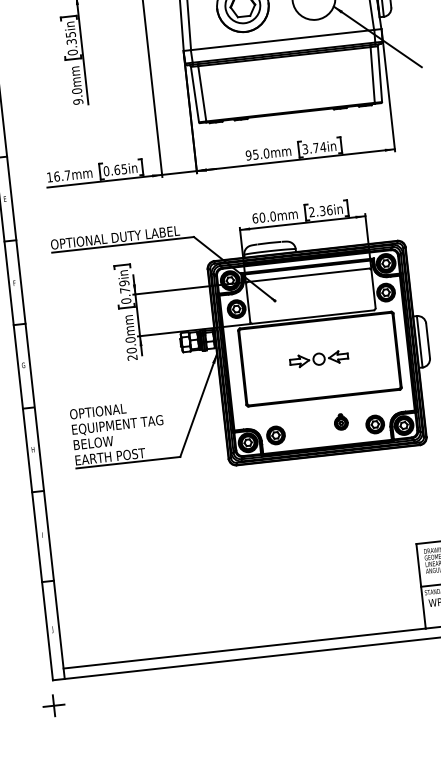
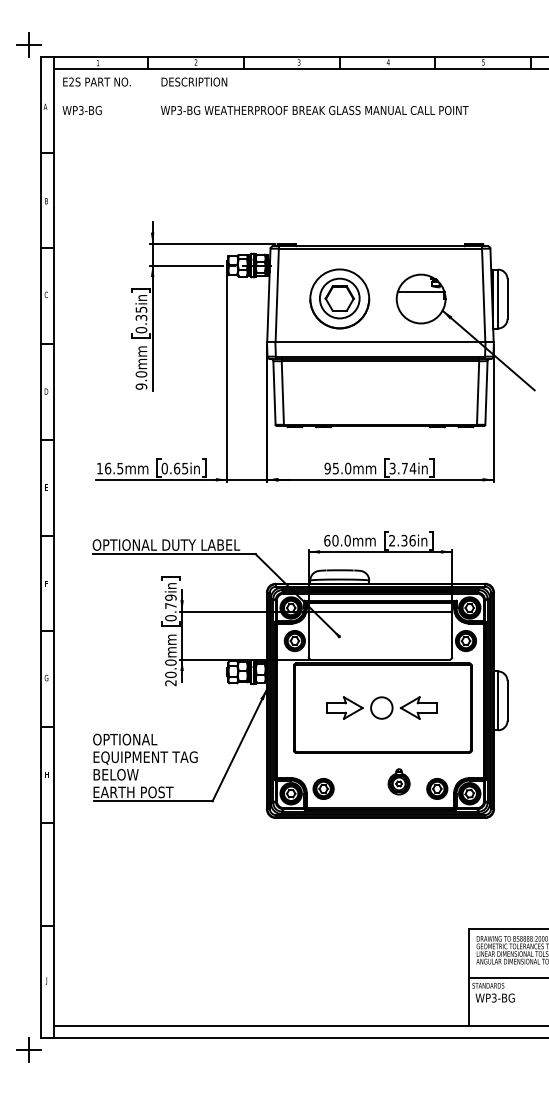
text: (67, 175) -> (120, 468), 16.7mm -> 16.5mm
part: (318, 358) -> (381, 707), size x1.67
part: (340, 421) -> (398, 781), size x1.43
part: (53, 705) -> (28, 1049), moved

